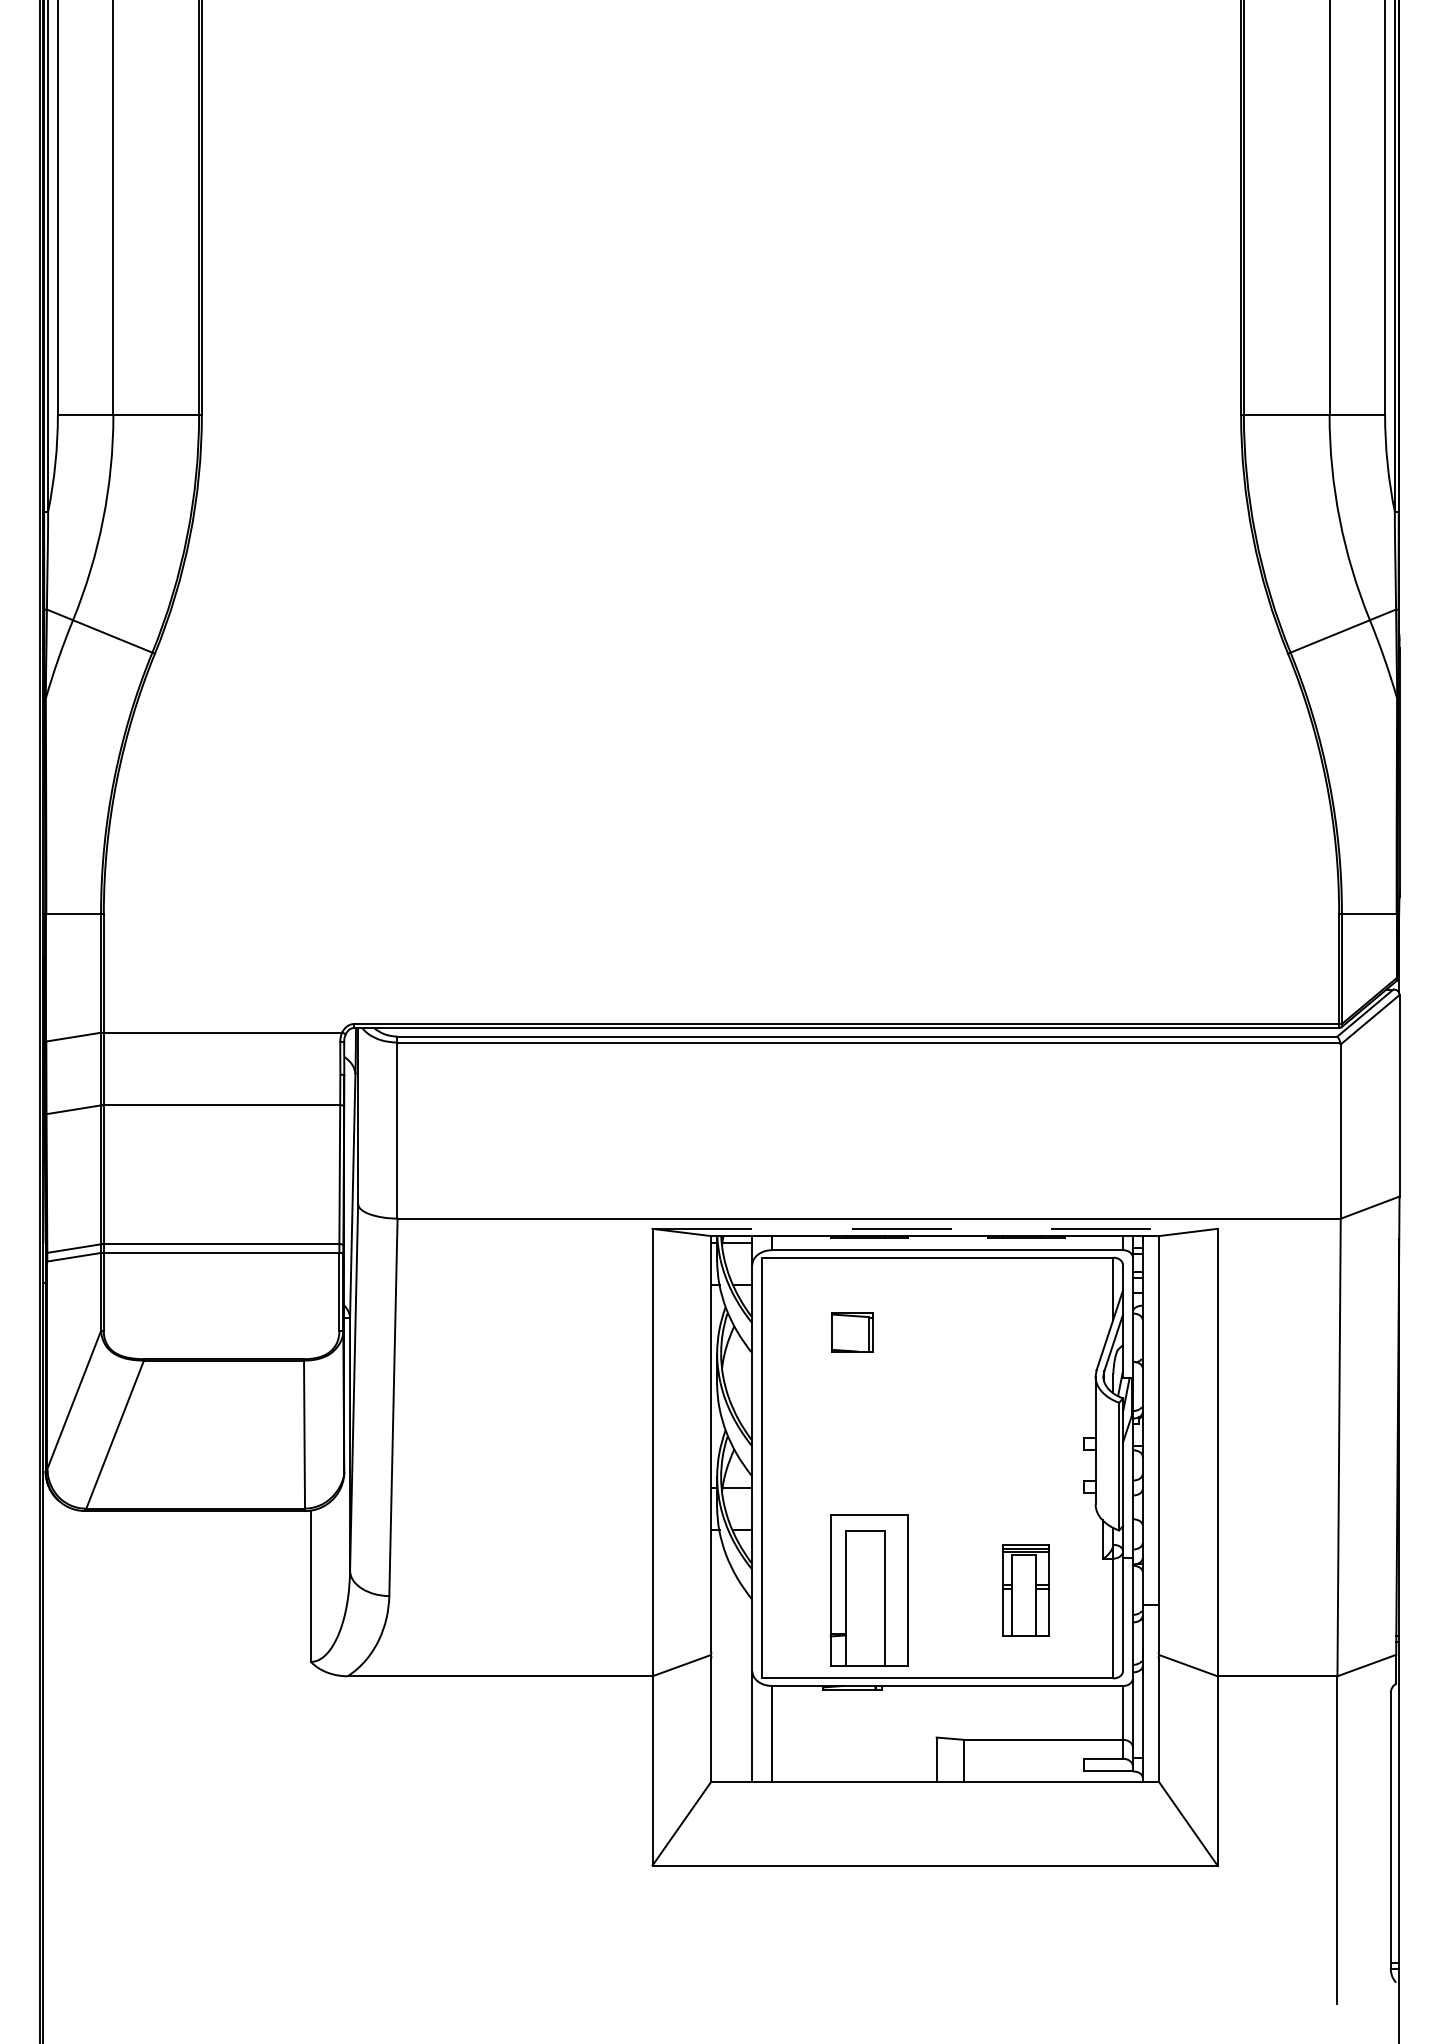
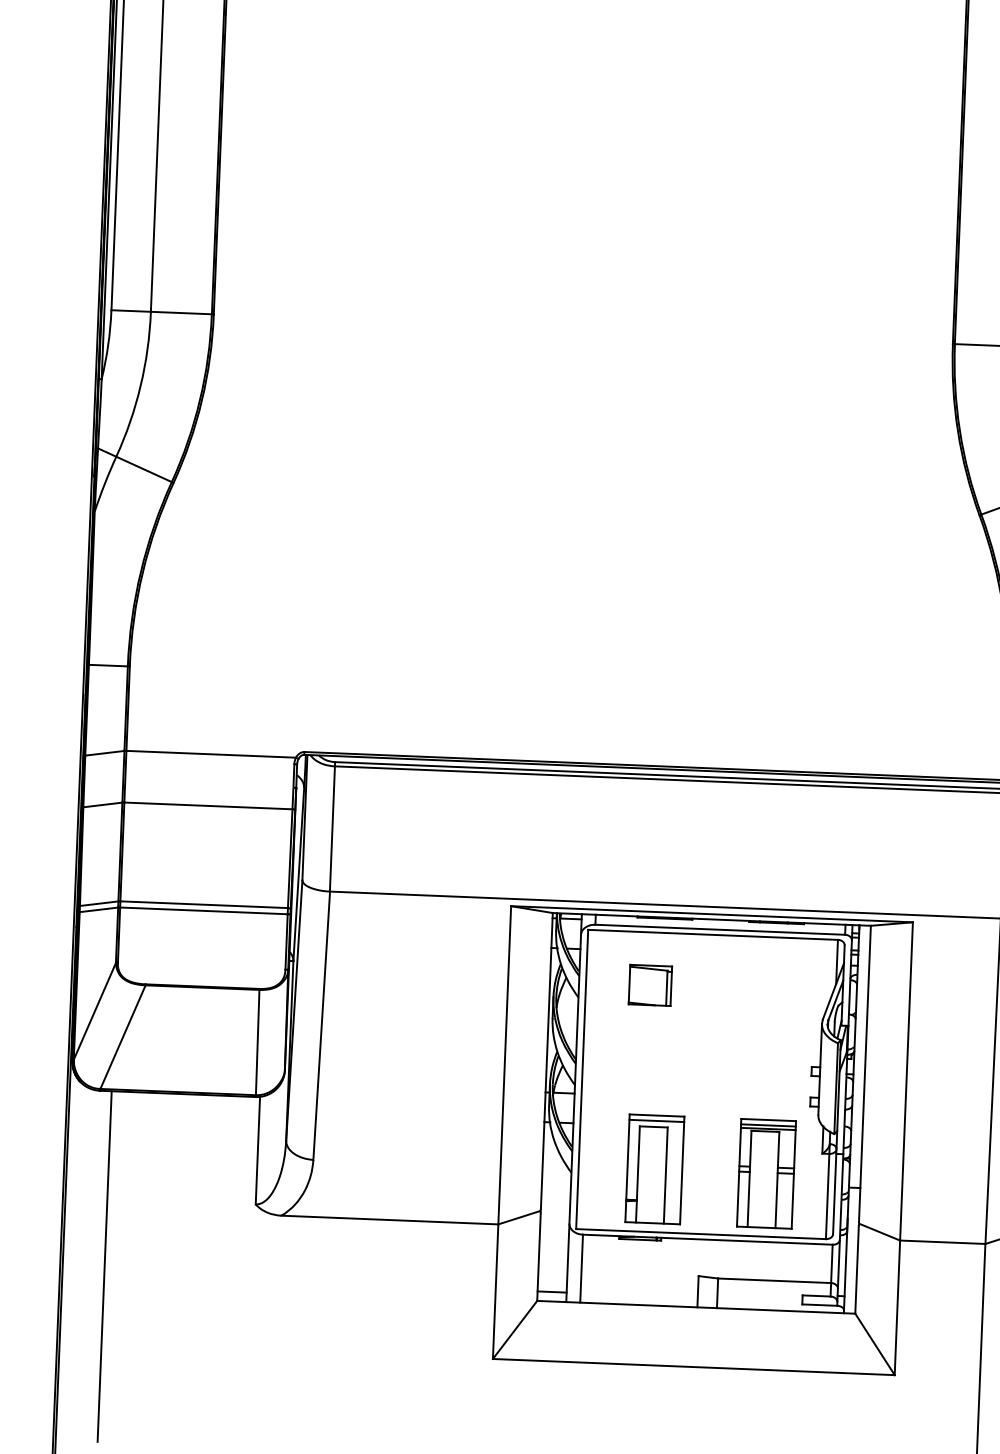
line: (935, 1228) -> (712, 914), dashed -> solid
part: (852, 1331) -> (650, 984), size x1.43
line: (868, 1522) -> (656, 1121), added
part: (1026, 1590) -> (766, 1174), size x1.67
line: (102, 1757) -> (104, 1266), added
line: (731, 1768) -> (551, 1292), added

